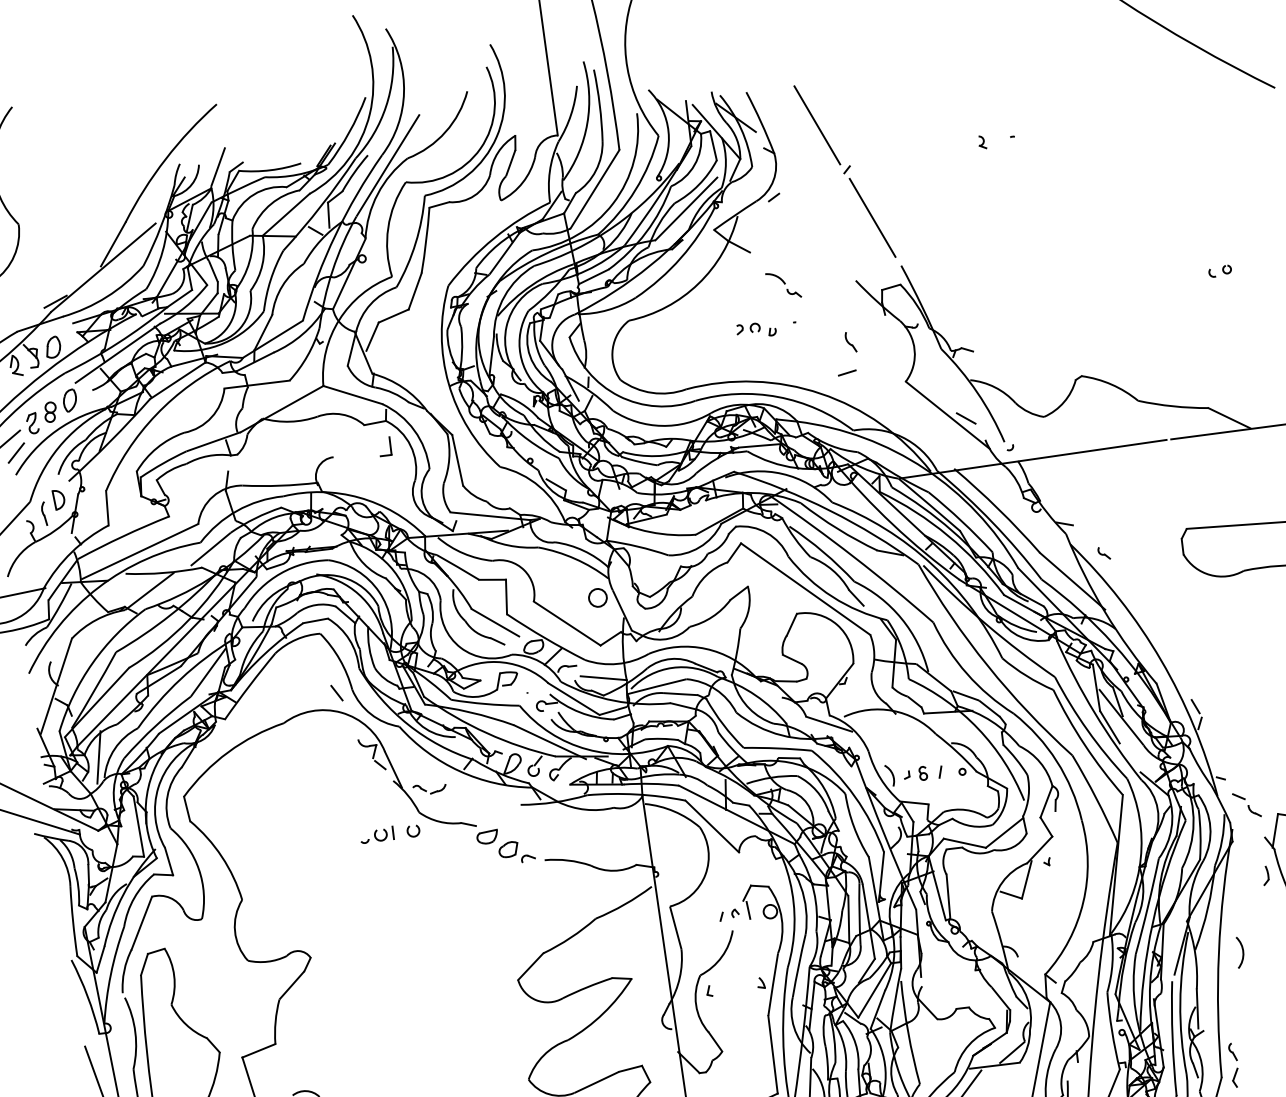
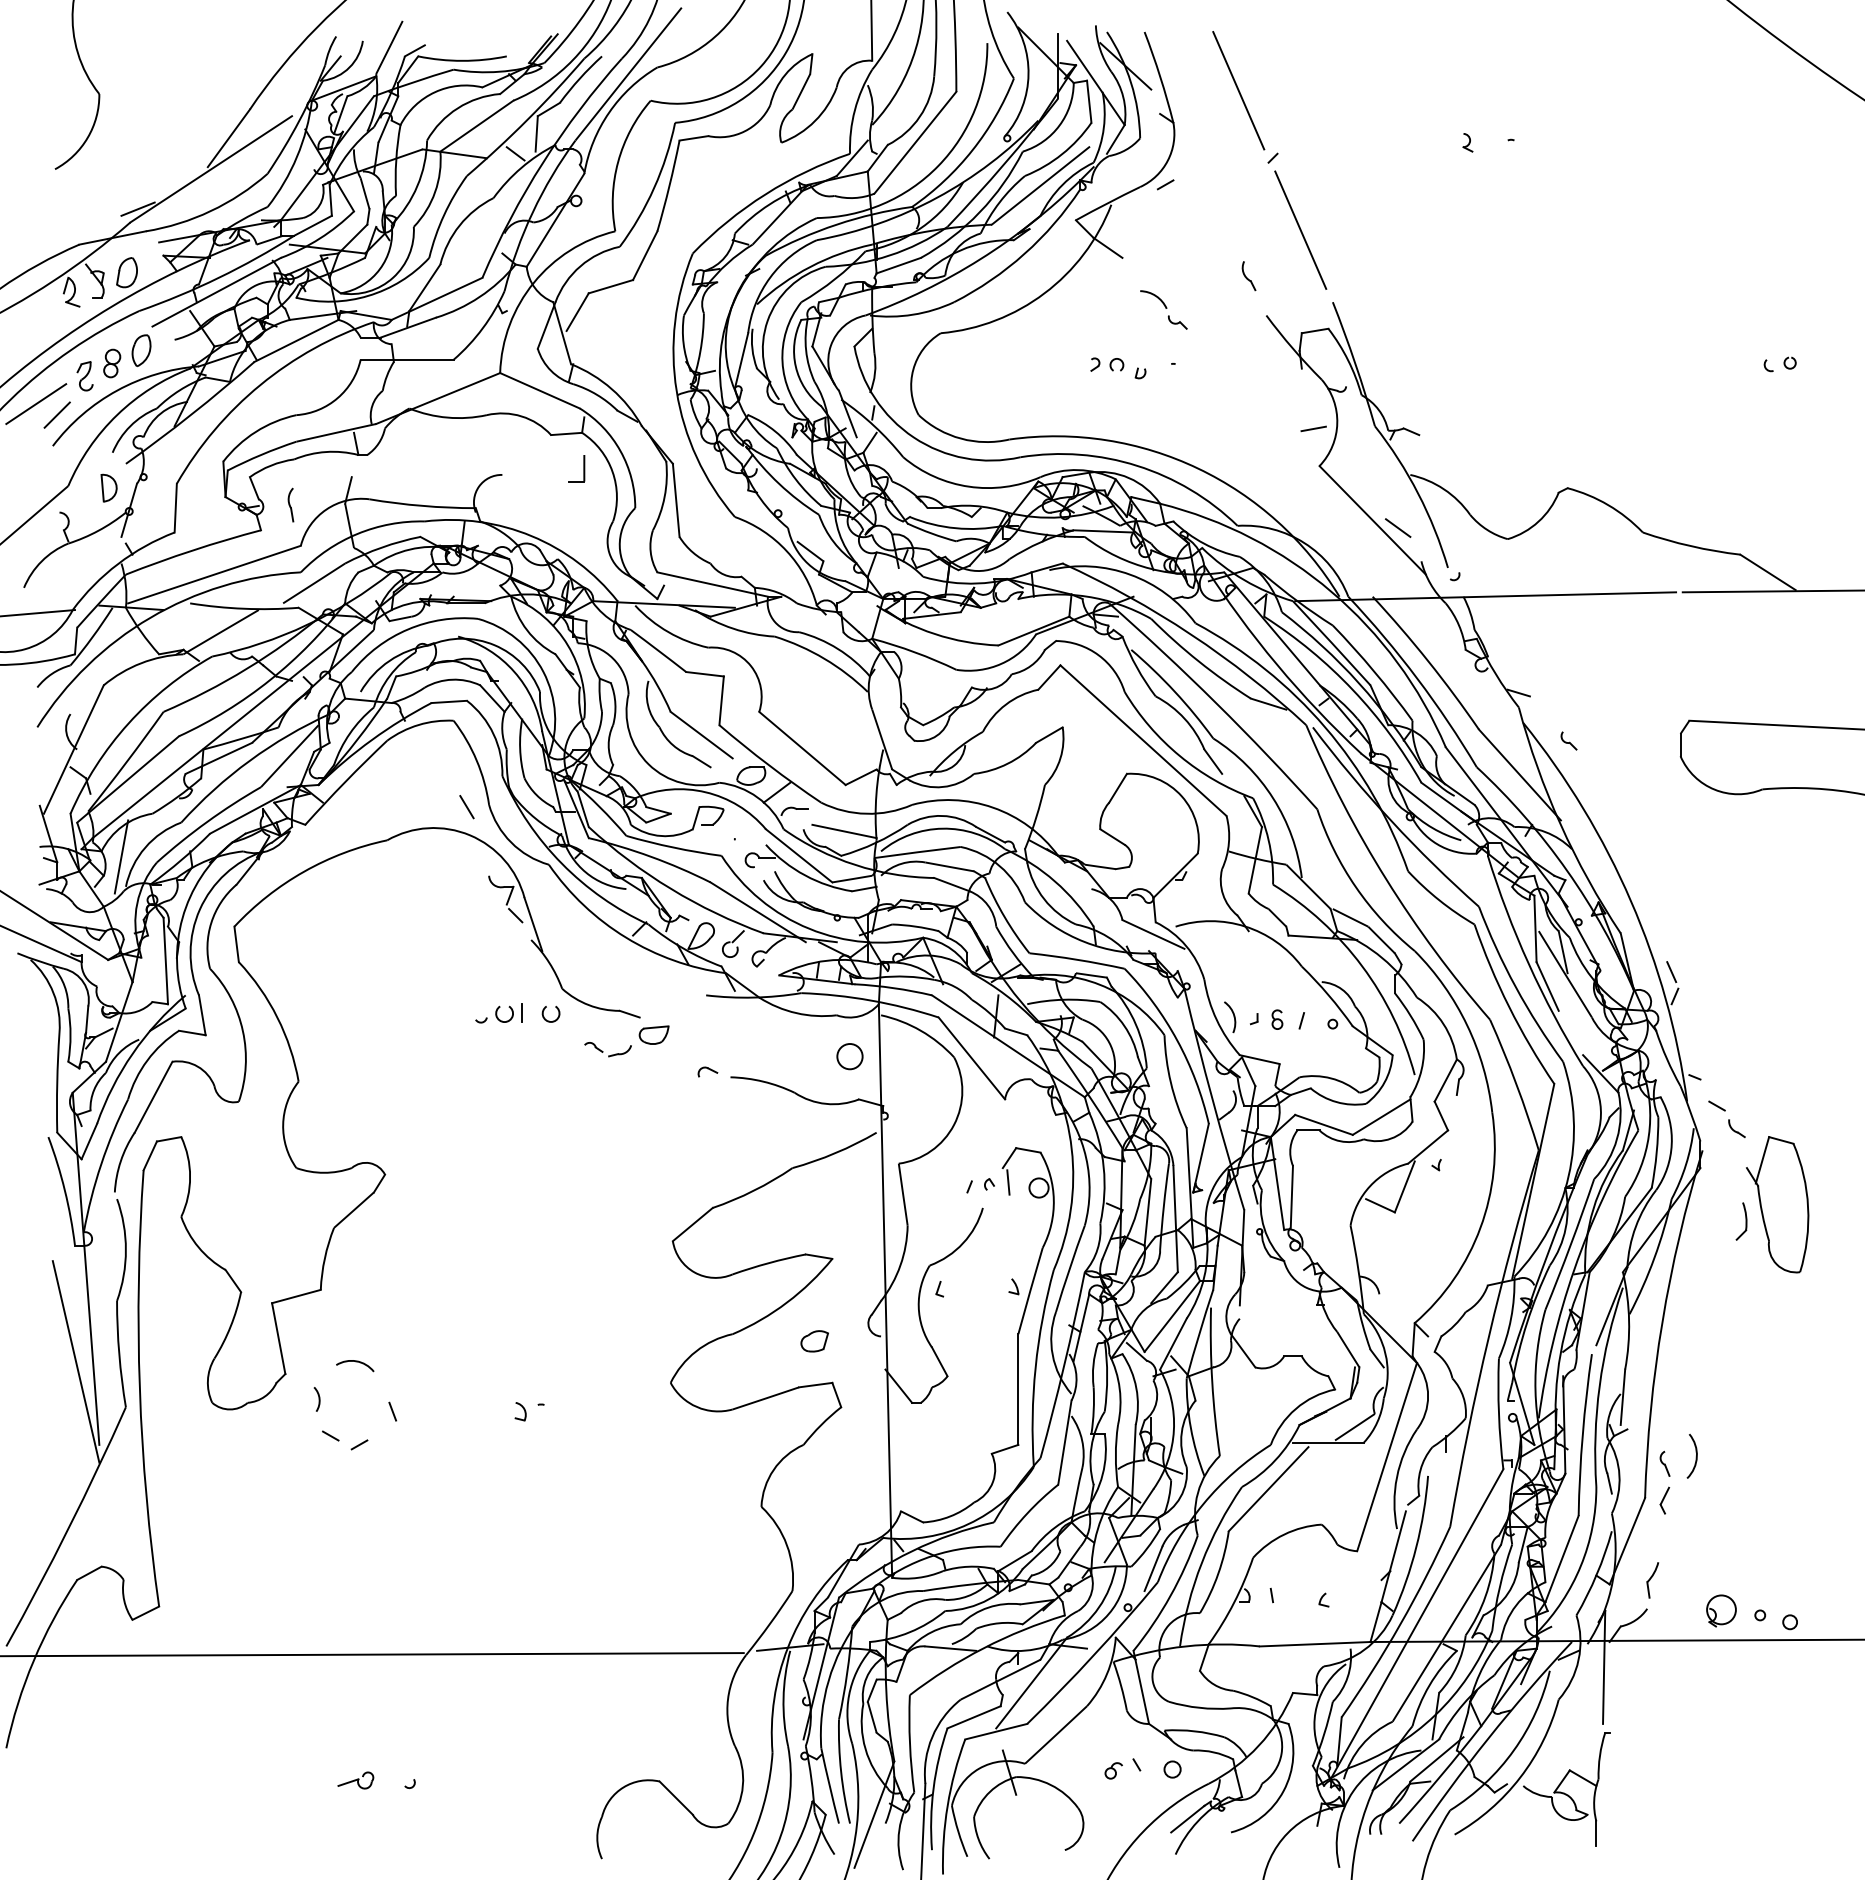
part: (850, 342) -> (1248, 276), moved
line: (847, 372) -> (1313, 428), moved
part: (43, 513) -> (290, 504), moved
circle: (597, 597) -> (849, 1056), moved
part: (429, 788) -> (607, 1049), moved
part: (508, 849) -> (814, 1341), moved
part: (1265, 875) -> (1741, 1221), size x1.4
arc: (1242, 952) -> (1695, 1456), moved

